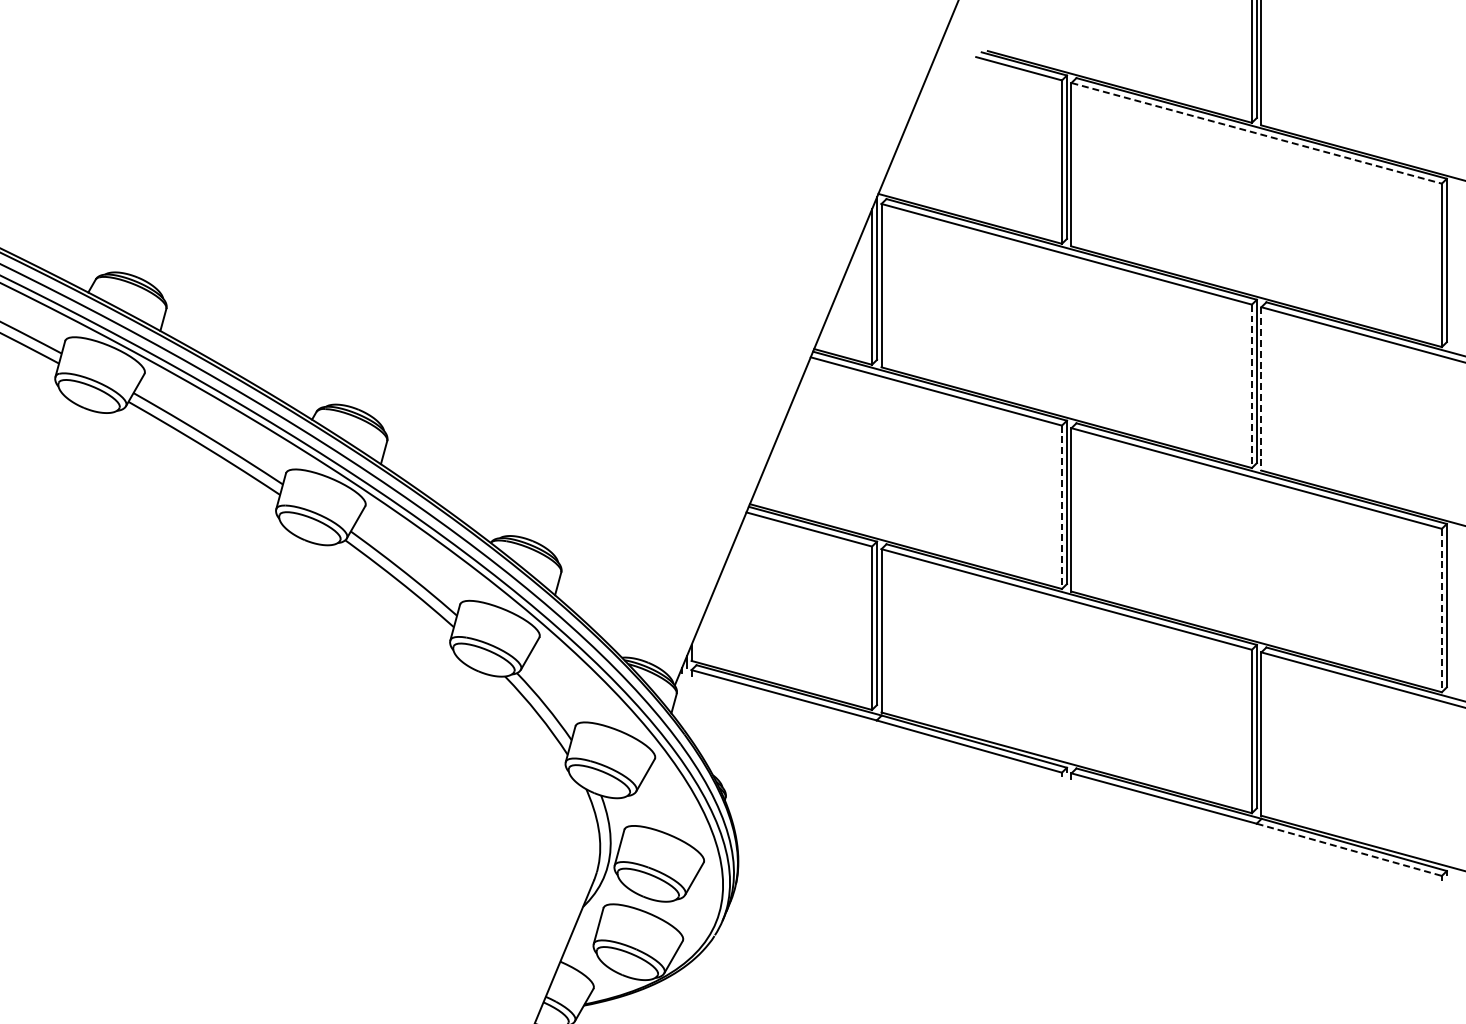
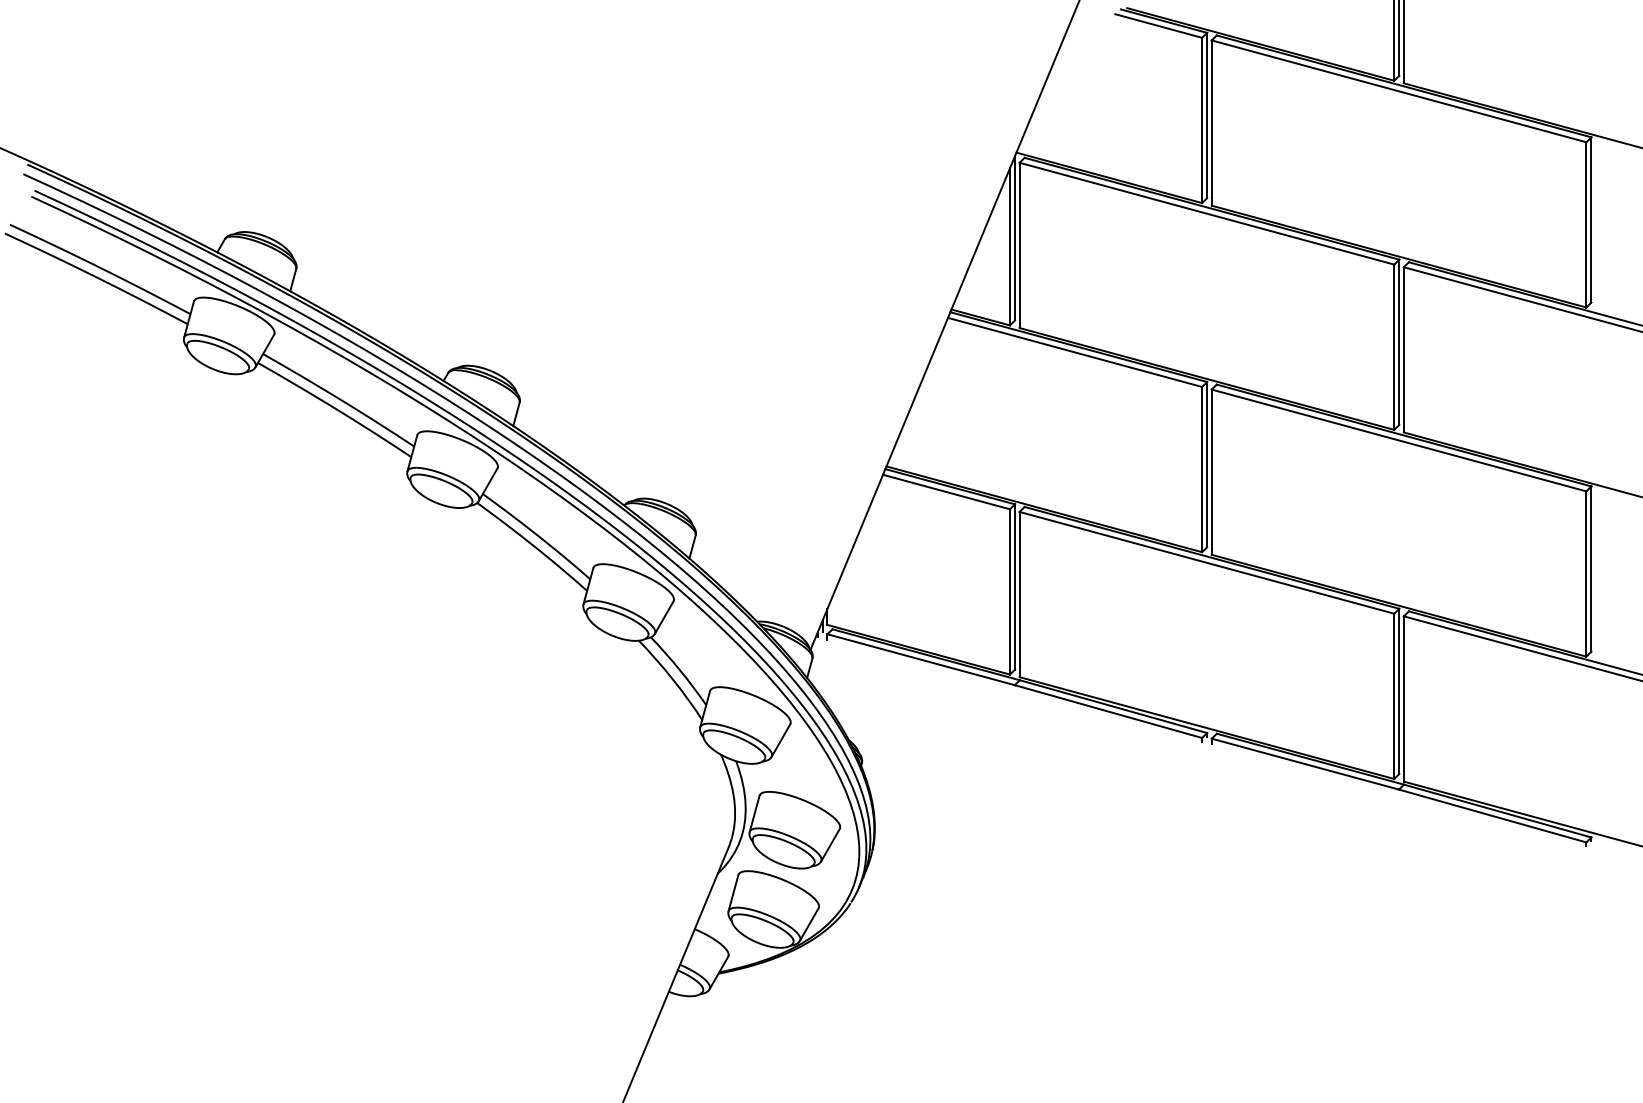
line: (1257, 133) -> (1399, 91), dashed -> solid
line: (1252, 386) -> (1394, 347), dashed -> solid
line: (1261, 388) -> (1403, 349), dashed -> solid
line: (1062, 507) -> (1202, 469), dashed -> solid
line: (1442, 611) -> (1586, 574), dashed -> solid
line: (1350, 850) -> (1493, 816), dashed -> solid

